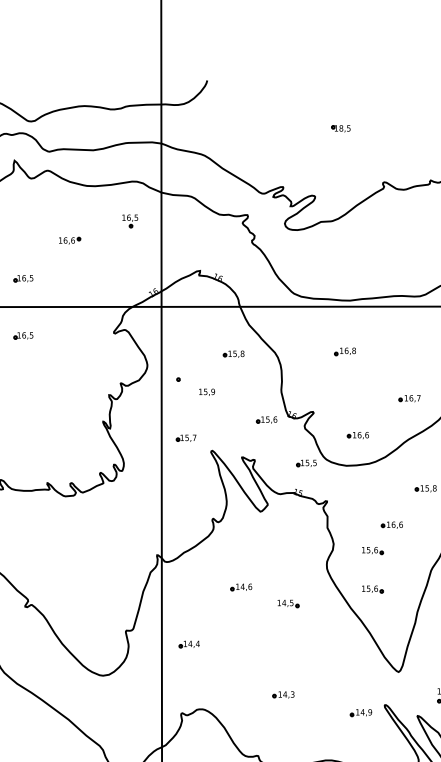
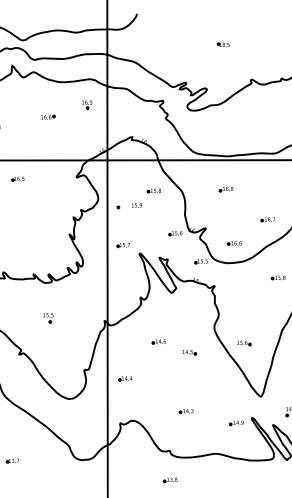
part: (22, 277) -> (17, 141), removed
text: (206, 392) -> (136, 205), moved
part: (391, 524) -> (256, 301), removed
part: (70, 551) -> (48, 318), added
part: (373, 551) -> (244, 318), removed

